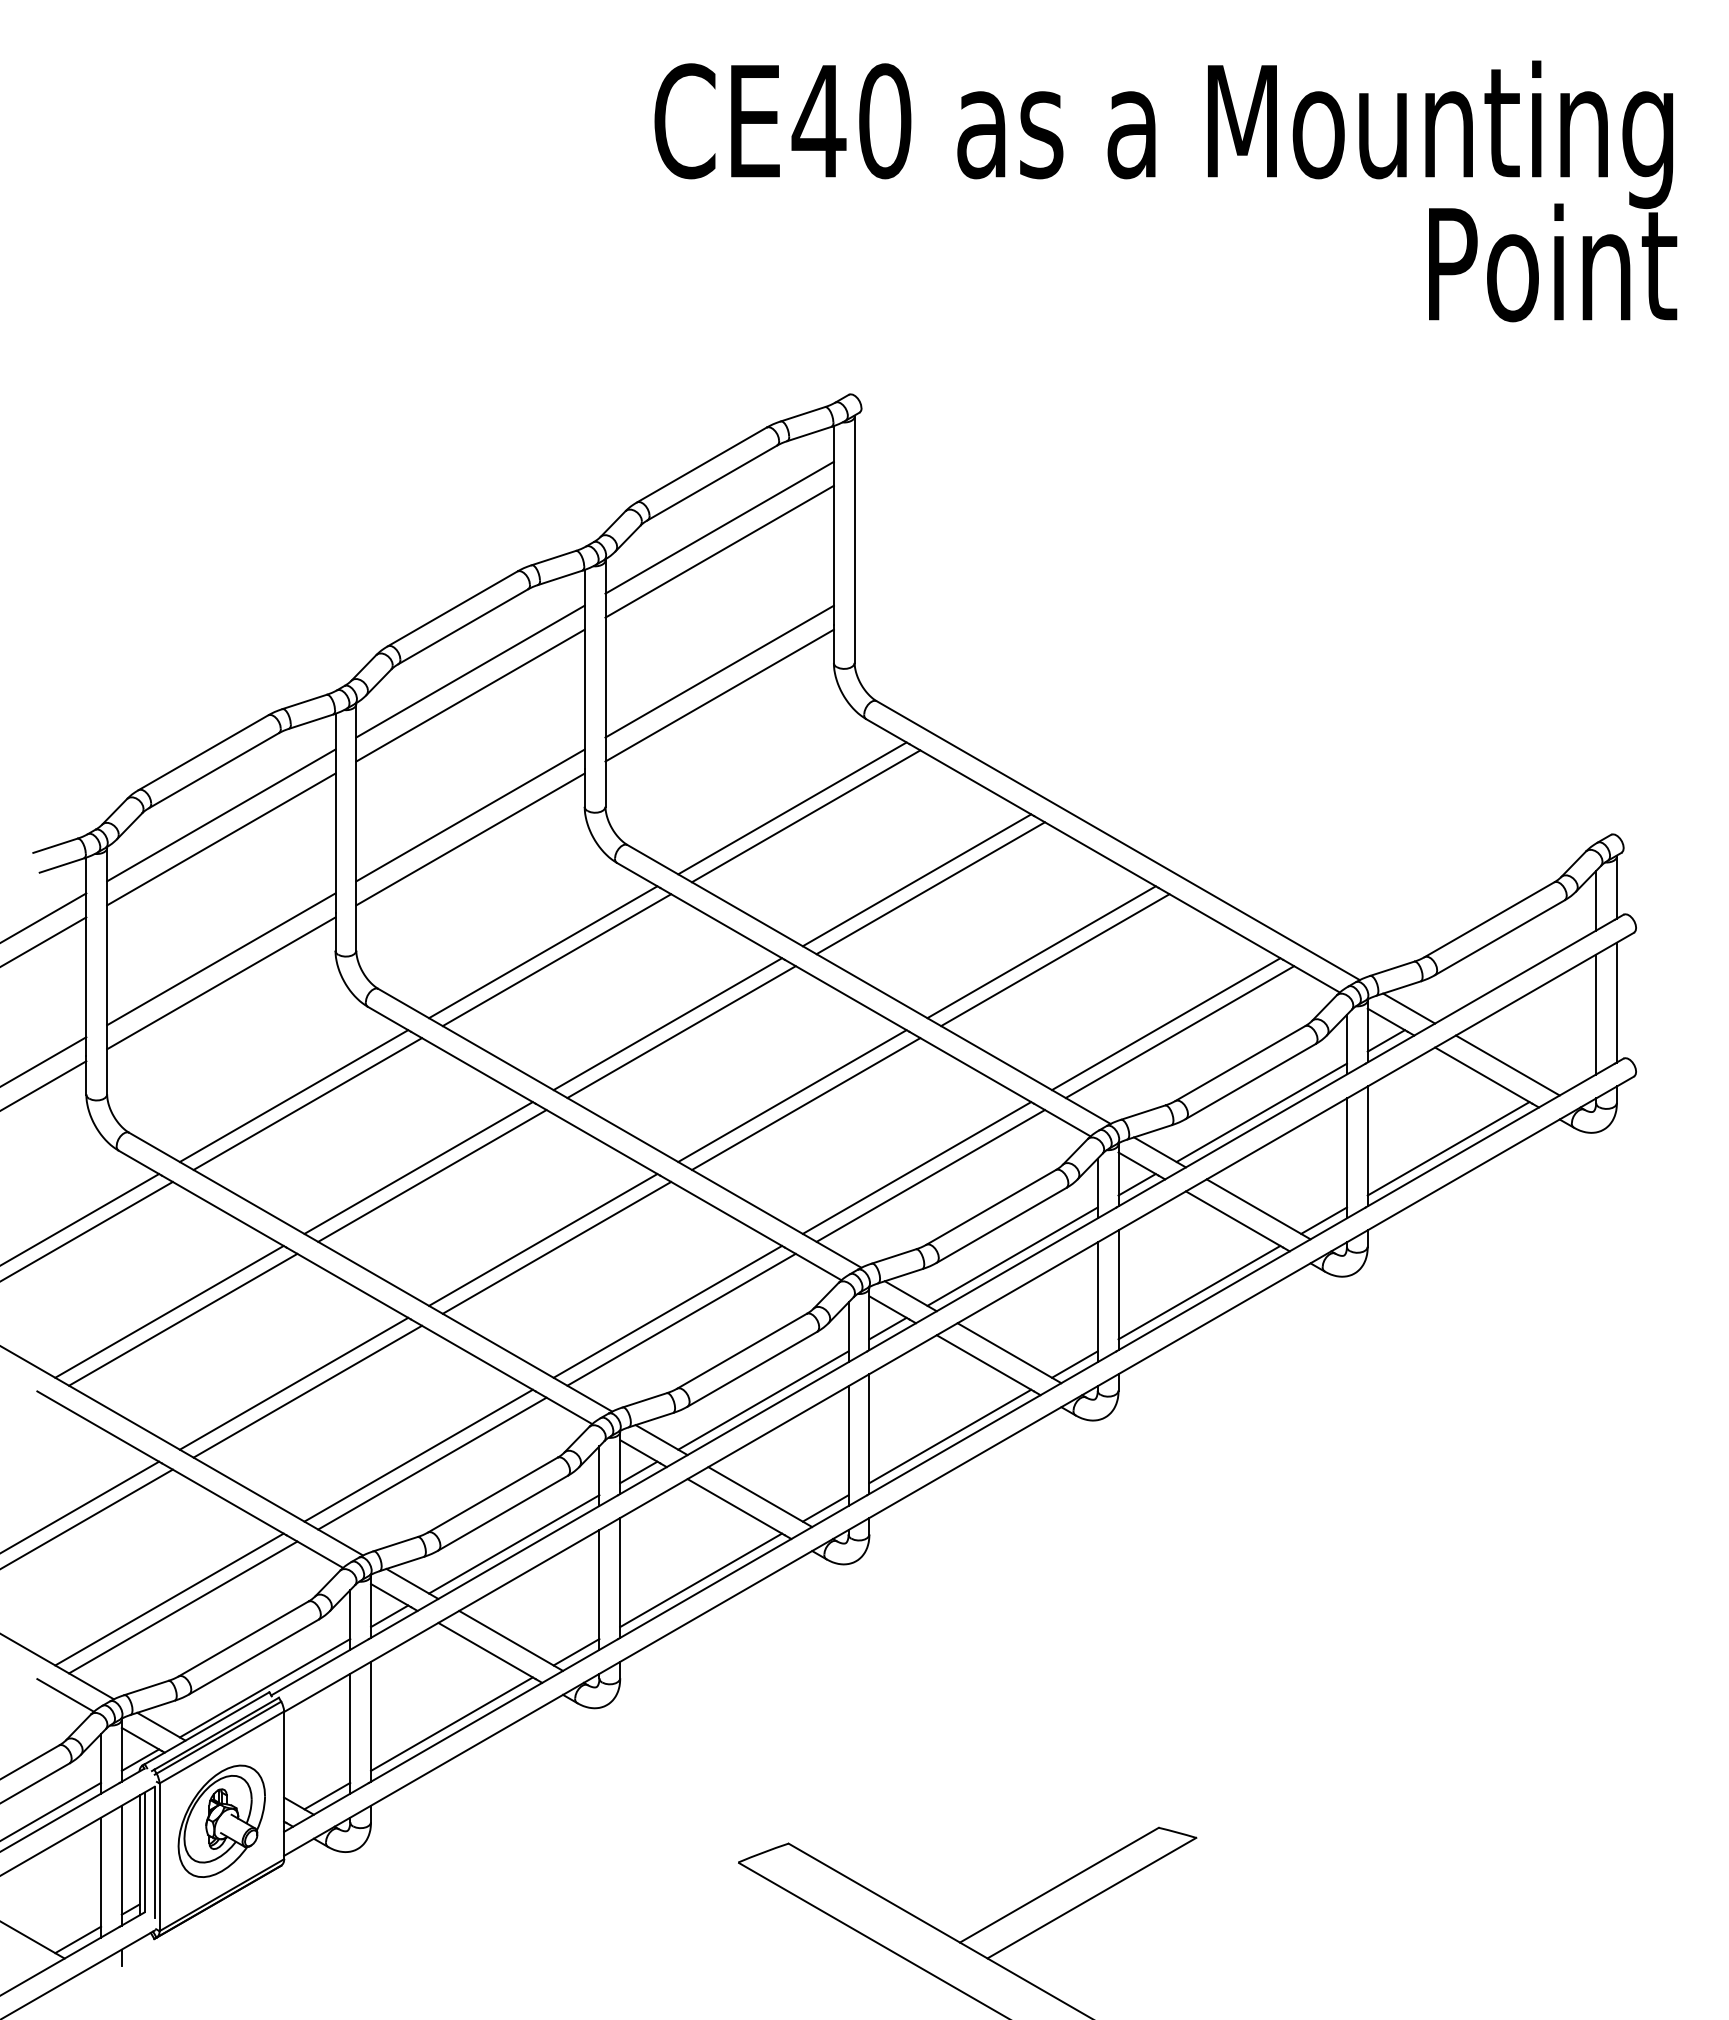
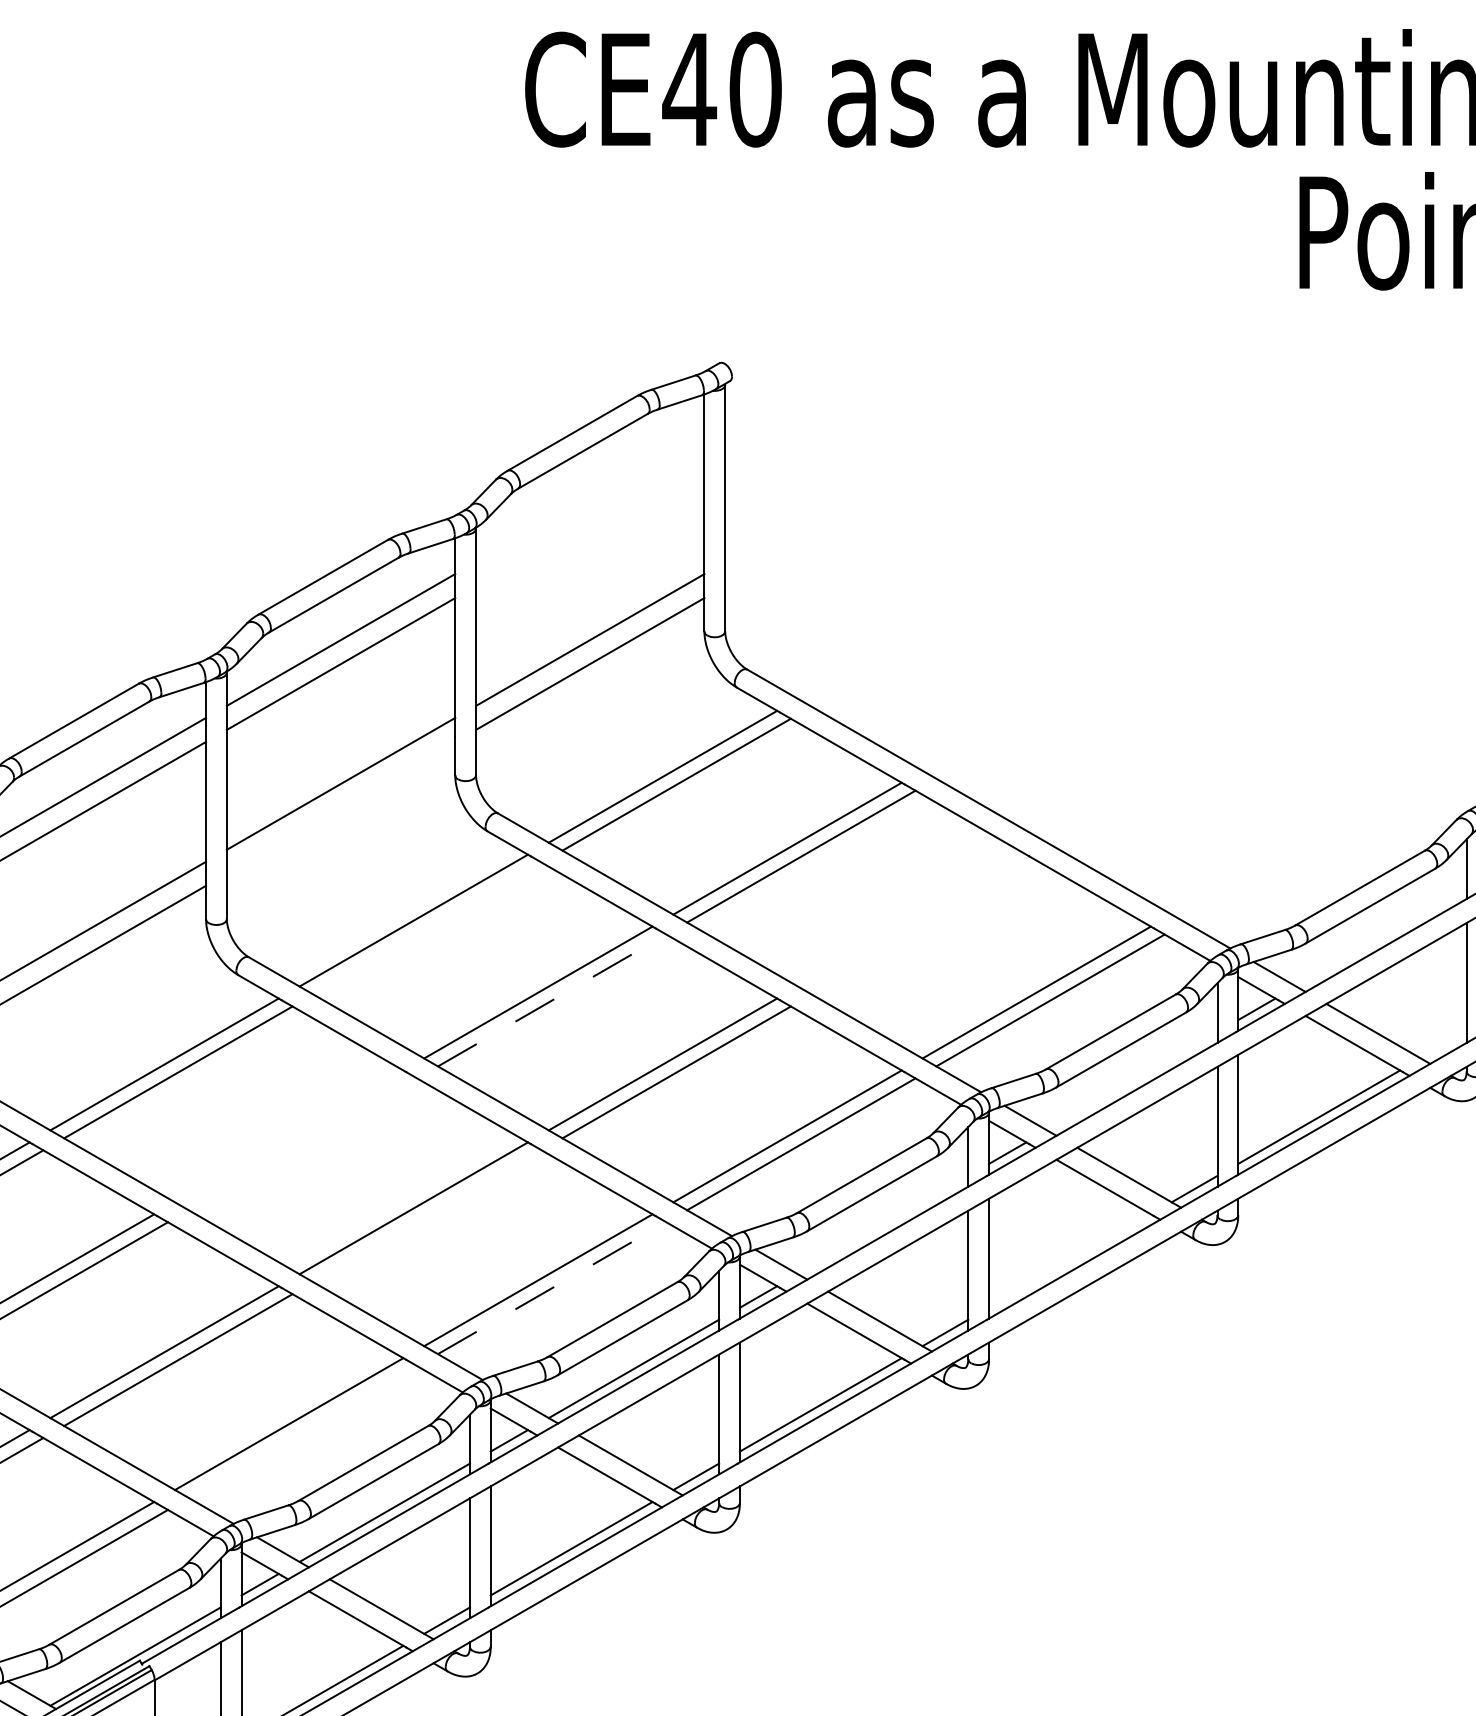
line: (719, 527) -> (590, 495), removed
line: (719, 551) -> (590, 519), removed
line: (470, 839) -> (341, 807), removed
line: (1041, 952) -> (912, 920), removed
line: (556, 960) -> (427, 928), removed
line: (1055, 960) -> (926, 928), removed
line: (681, 1032) -> (552, 1000), solid -> dashed
line: (1261, 1112) -> (1132, 1080), removed
line: (418, 1167) -> (289, 1135), removed
line: (432, 1175) -> (303, 1143), removed
line: (556, 1247) -> (427, 1215), removed
line: (1012, 1256) -> (883, 1224), removed
line: (1199, 1292) -> (1070, 1260), removed
line: (681, 1319) -> (552, 1287), solid -> dashed
line: (432, 1463) -> (303, 1431), removed

